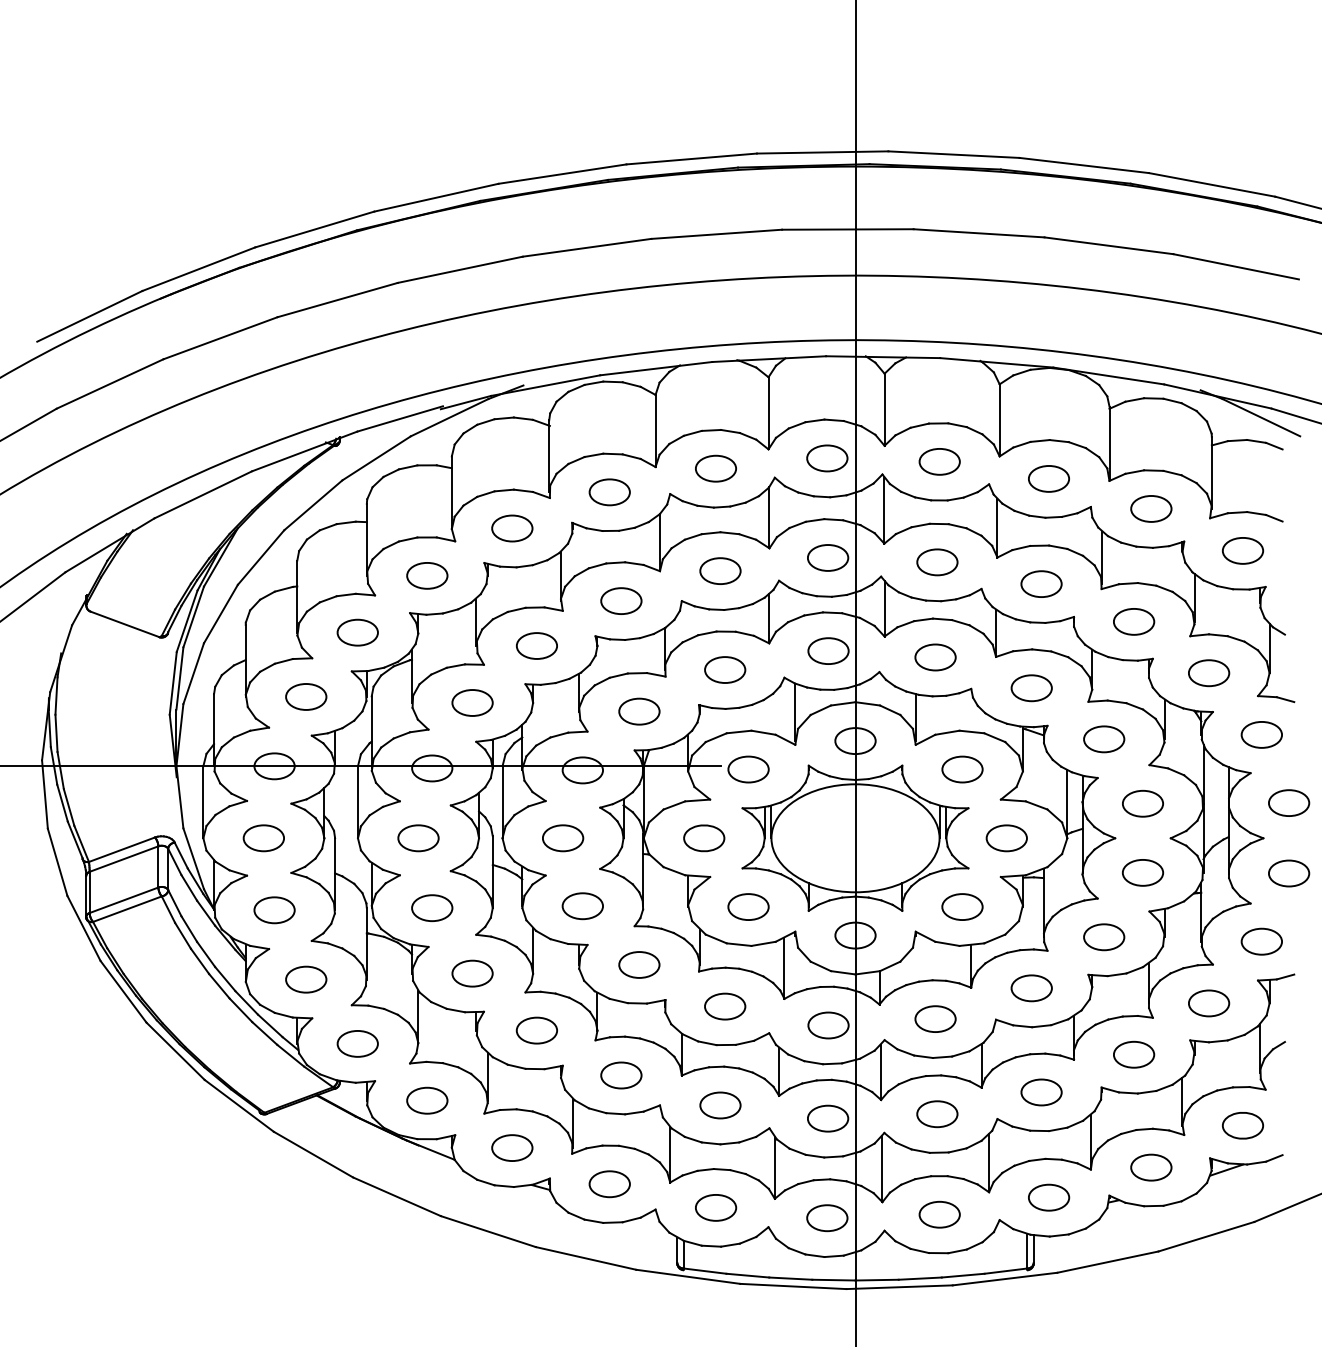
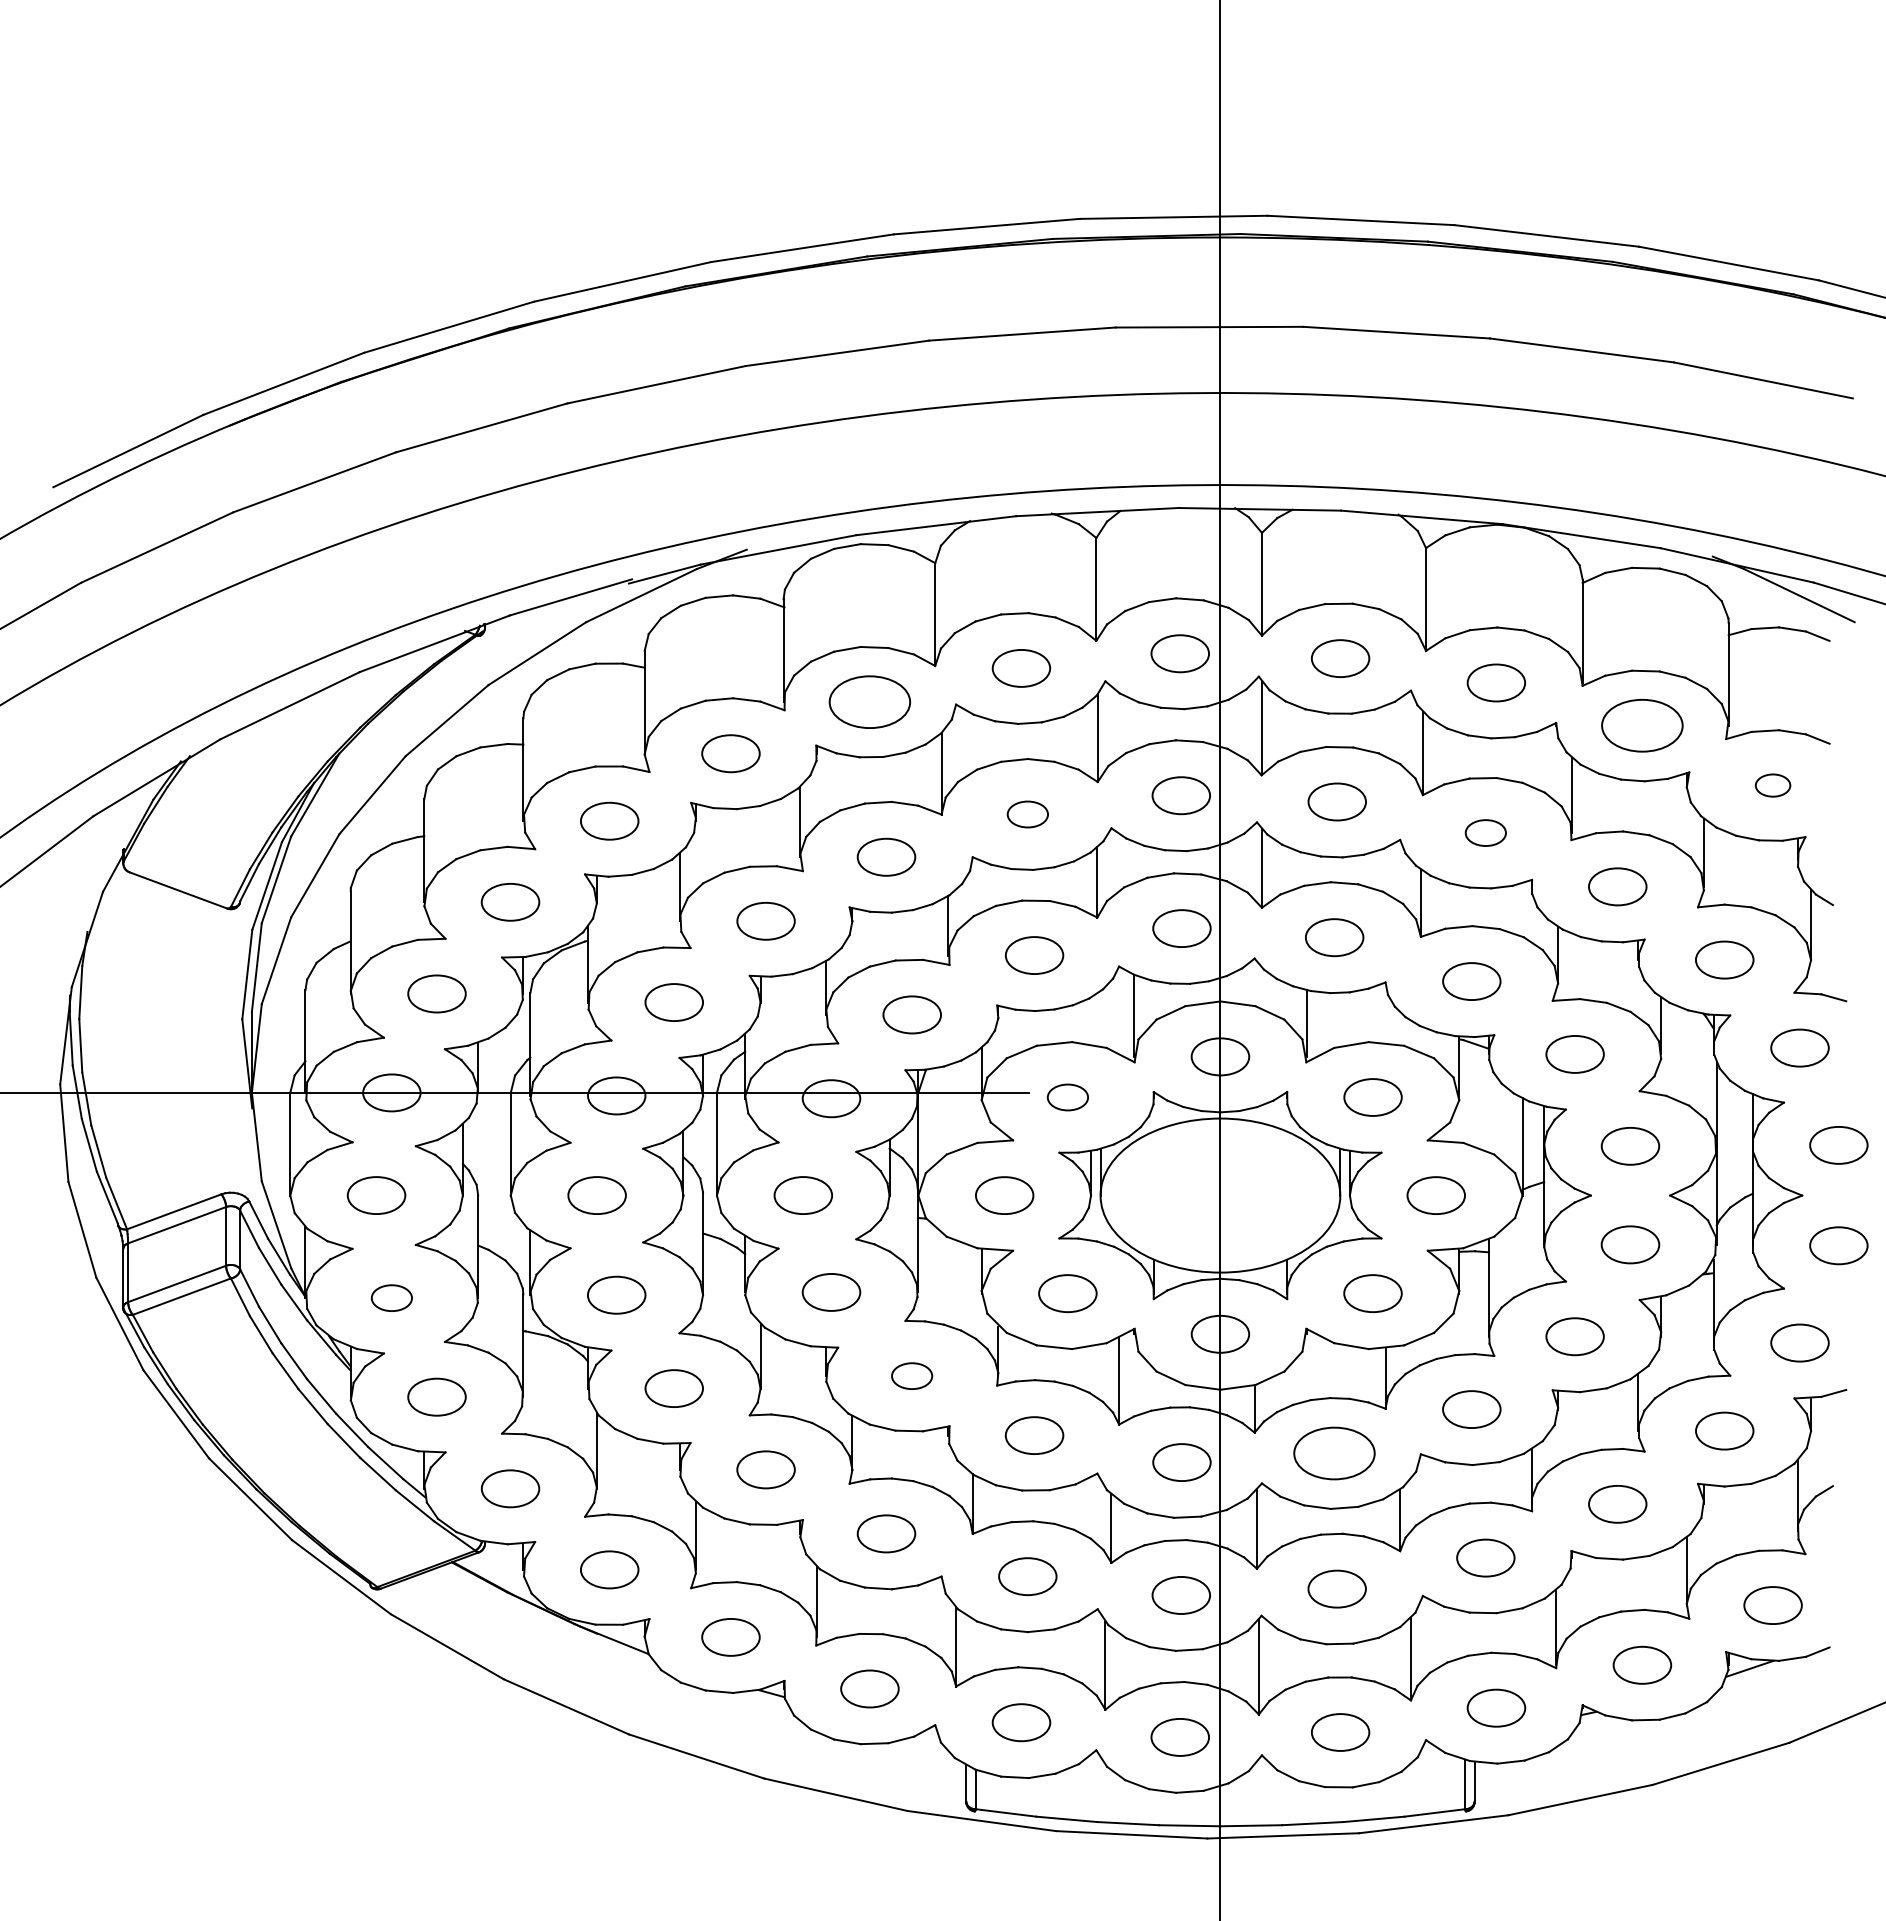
part: (609, 491) -> (869, 701), size x1.4
part: (1151, 508) -> (1642, 725), size x1.4
part: (1242, 550) -> (1772, 785), size x0.6
part: (720, 571) -> (1027, 814), size x0.7
part: (1041, 583) -> (1485, 832), size x0.7
part: (748, 769) -> (1067, 1097), size x0.7
part: (274, 909) -> (391, 1297), size x0.7
part: (638, 964) -> (911, 1375), size x0.7
part: (935, 1019) -> (1334, 1453), size x1.4

